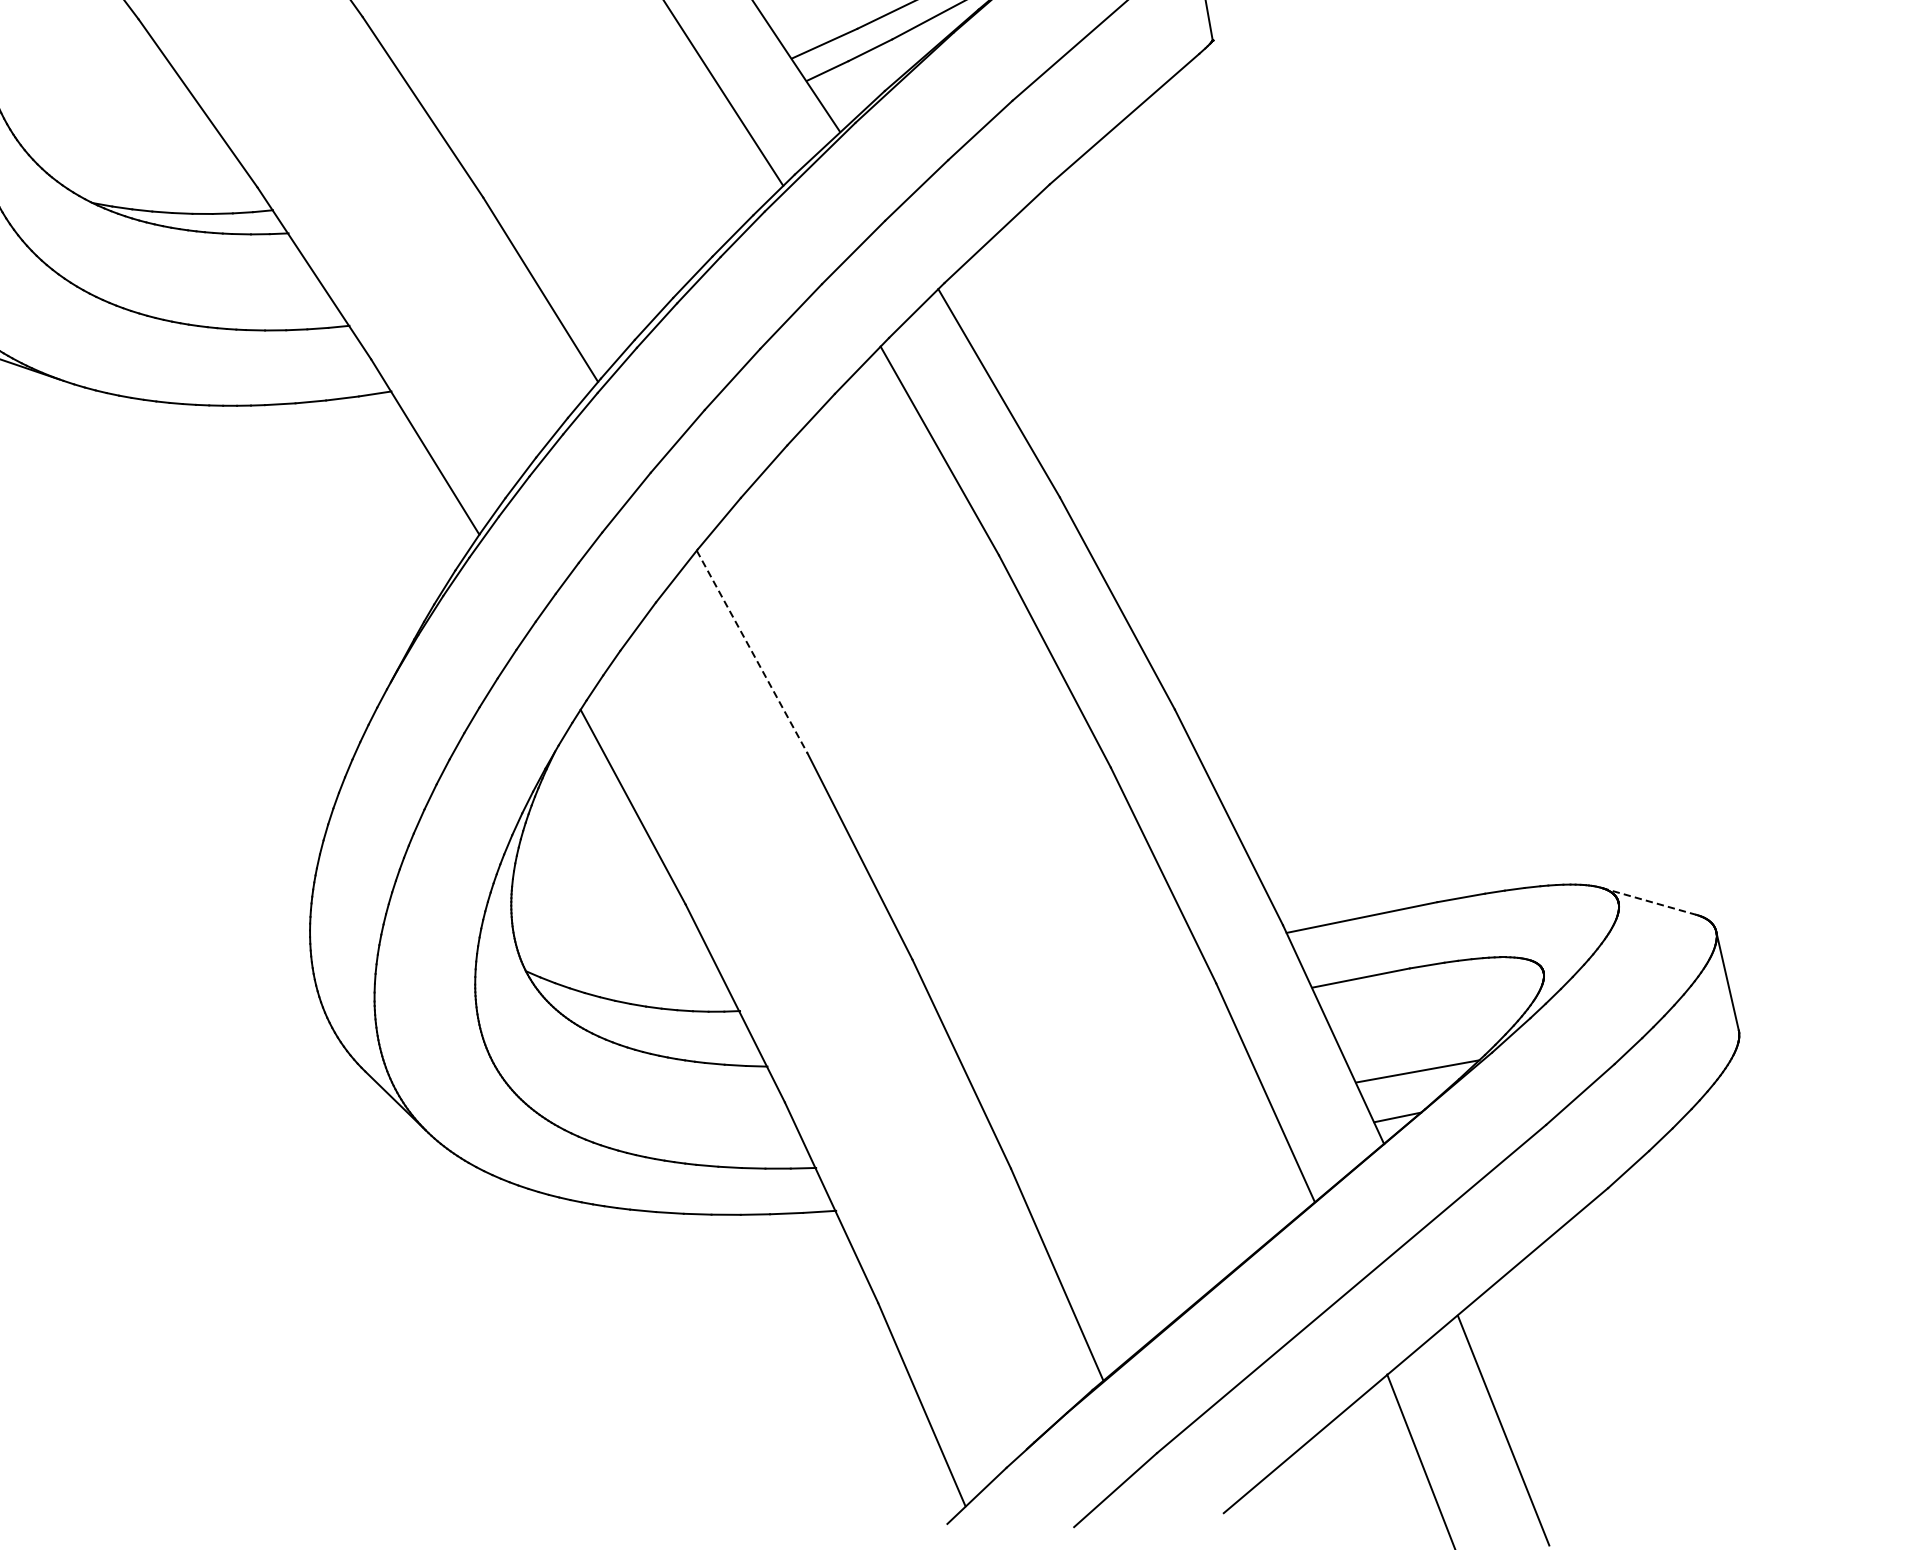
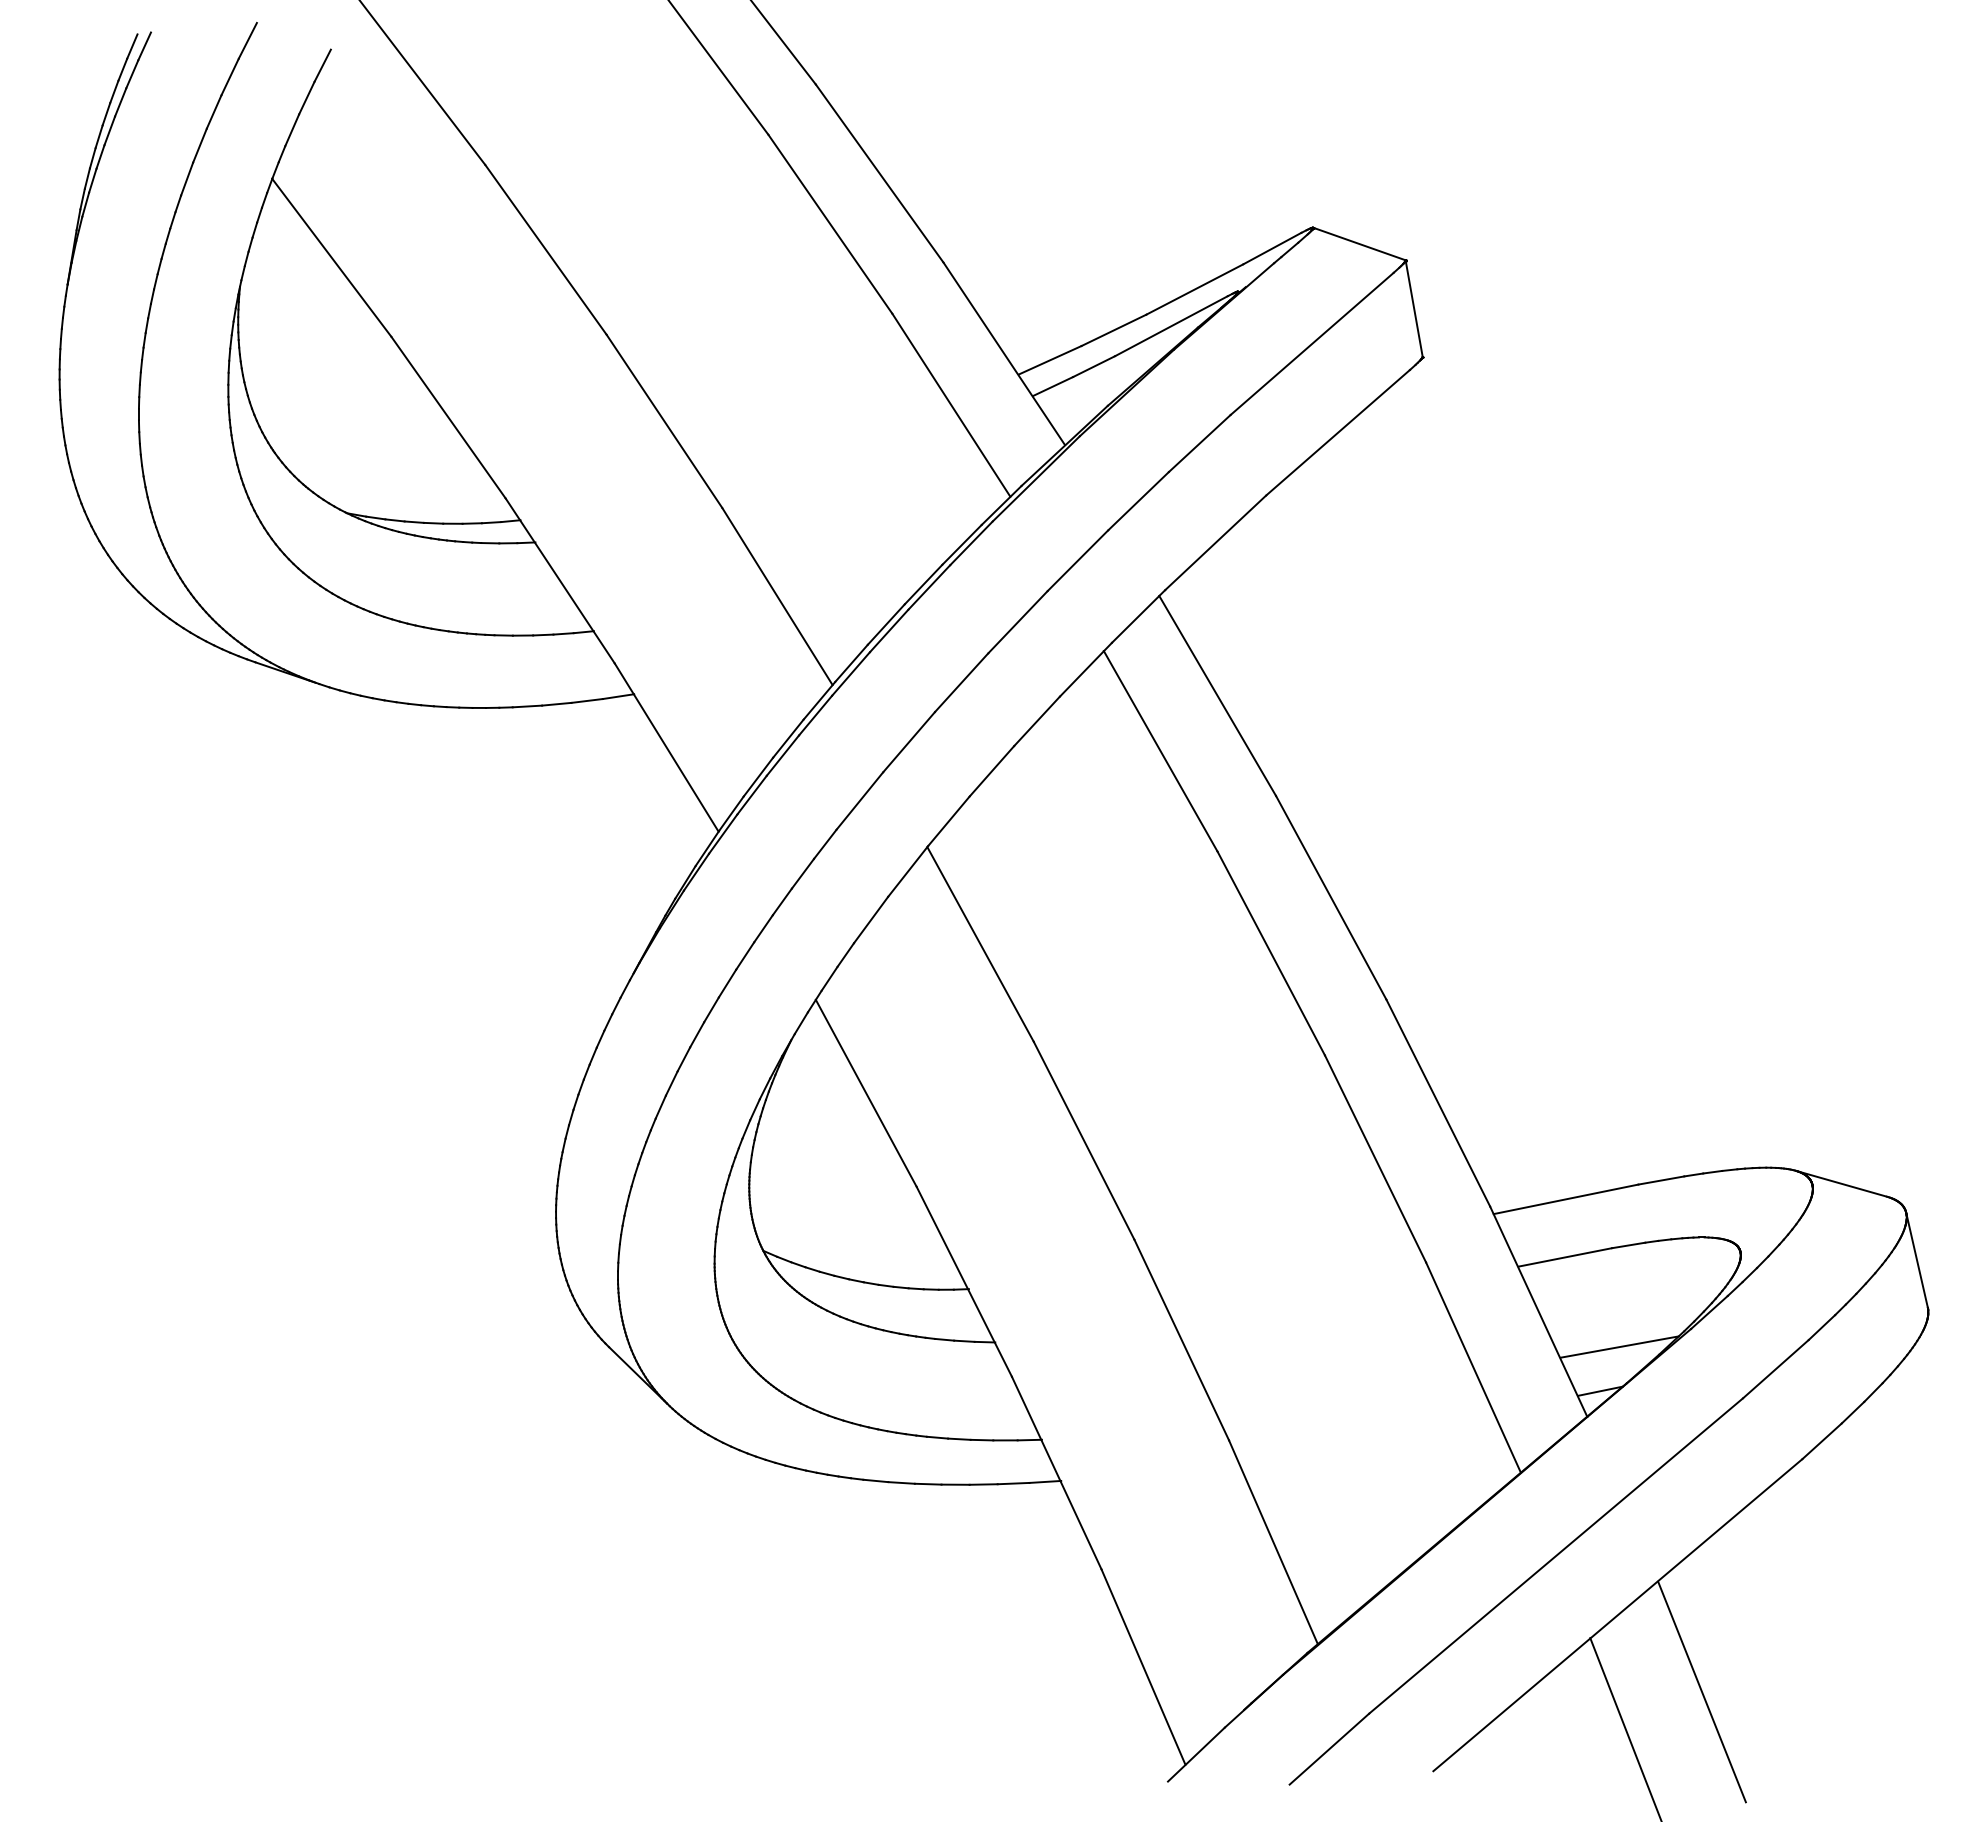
line: (752, 652) -> (980, 944), dashed -> solid
line: (1649, 901) -> (1842, 1183), dashed -> solid

